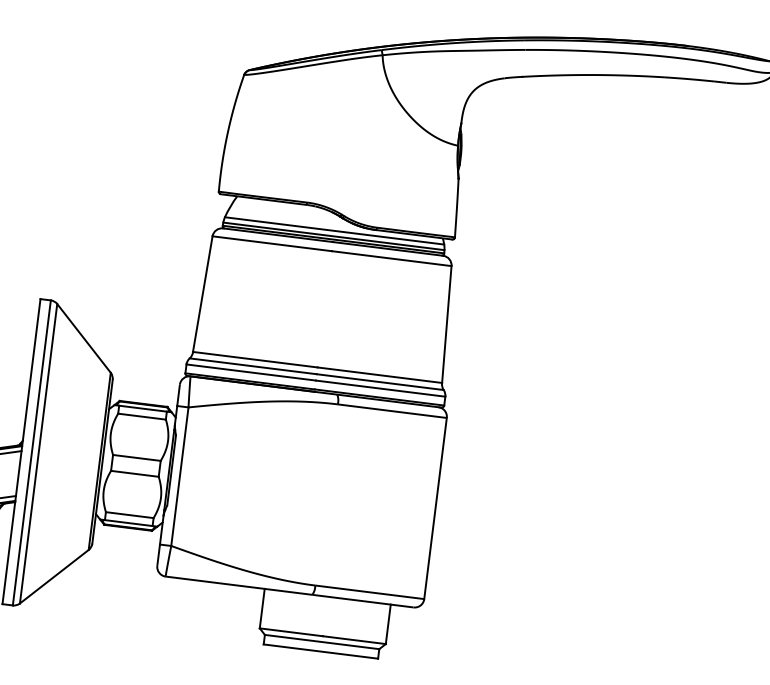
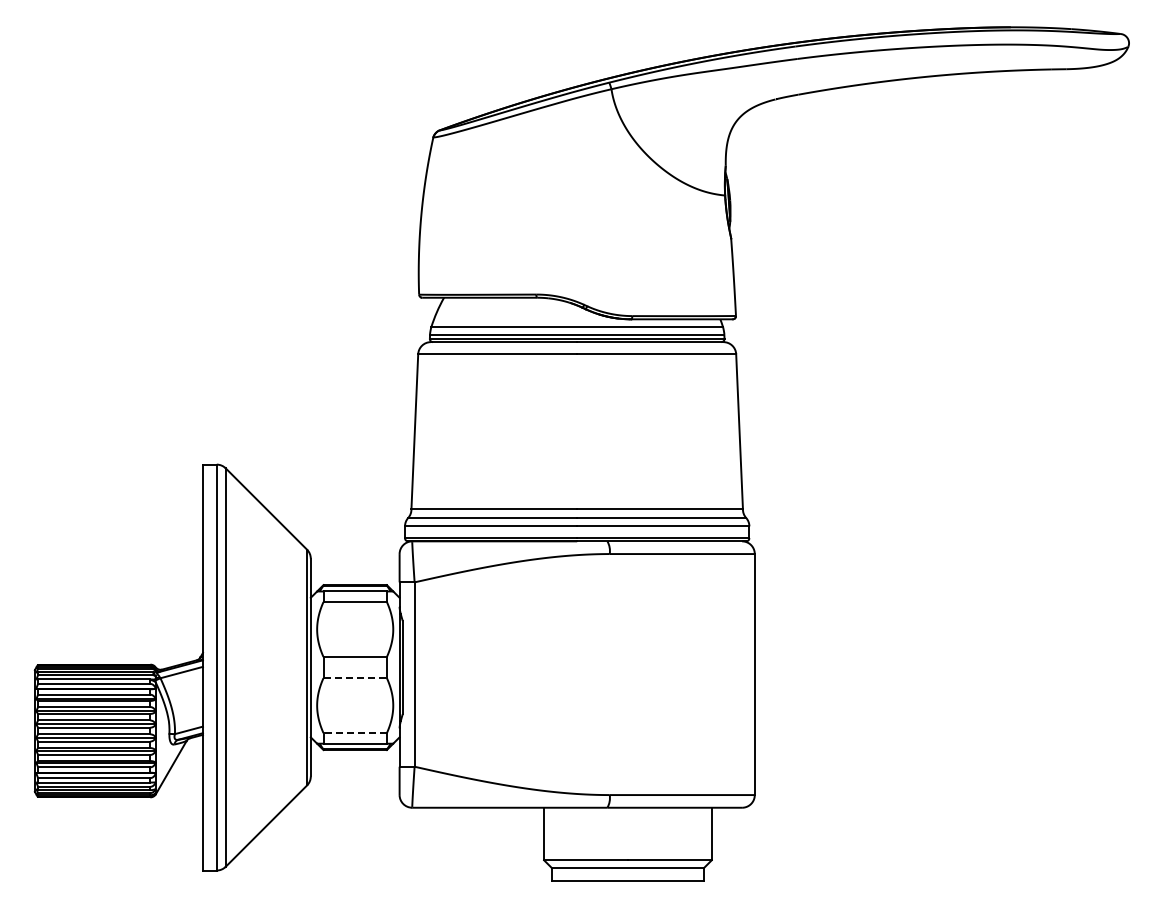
line: (135, 474) -> (355, 678), solid -> dashed
line: (129, 515) -> (355, 733), solid -> dashed

